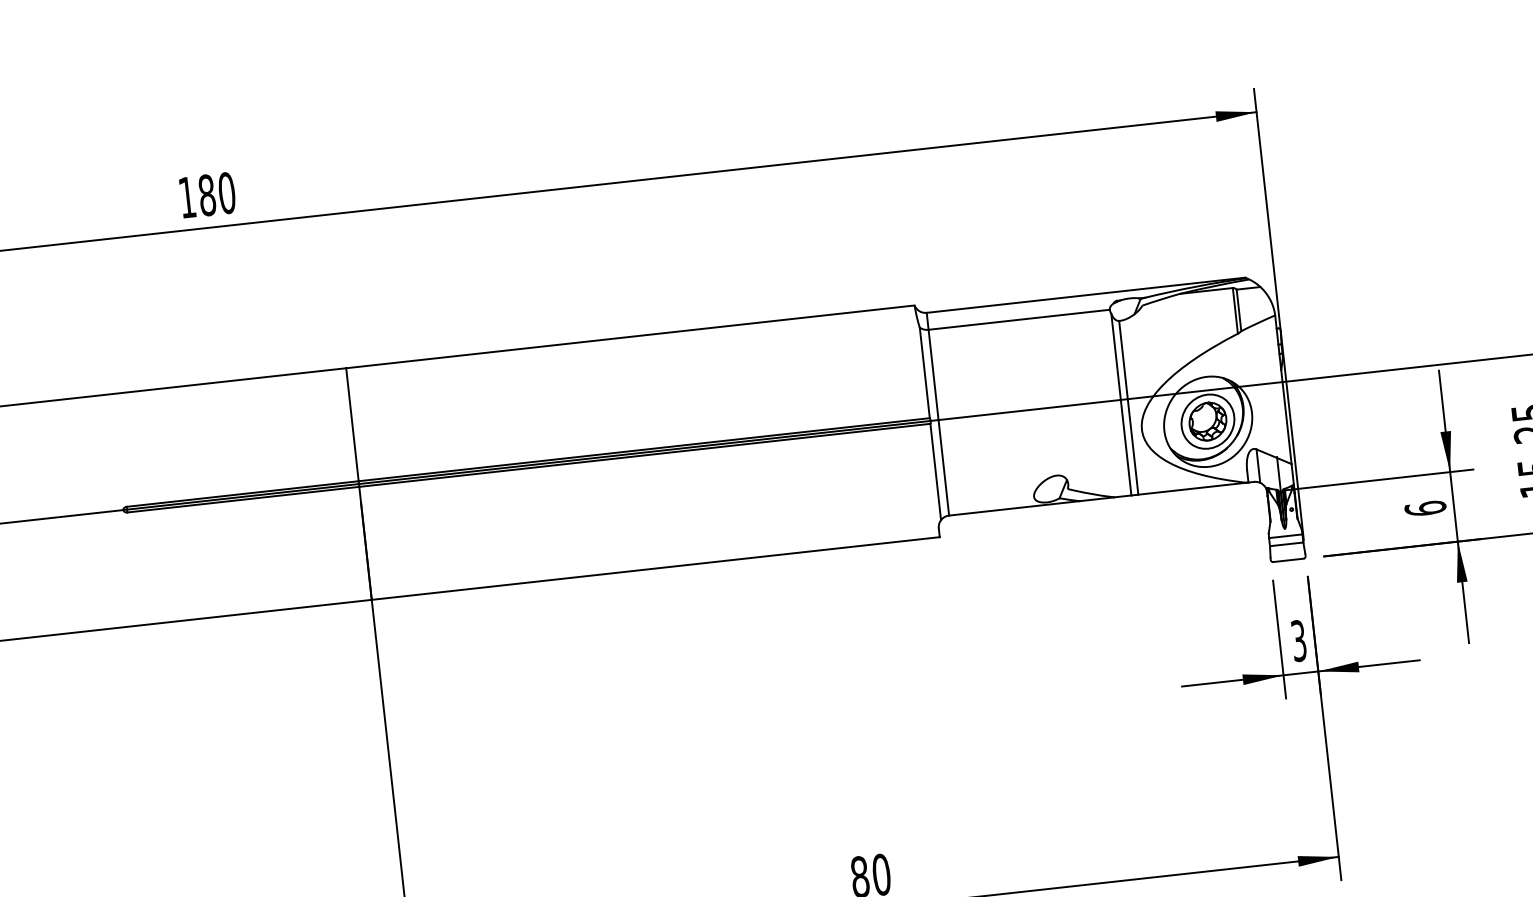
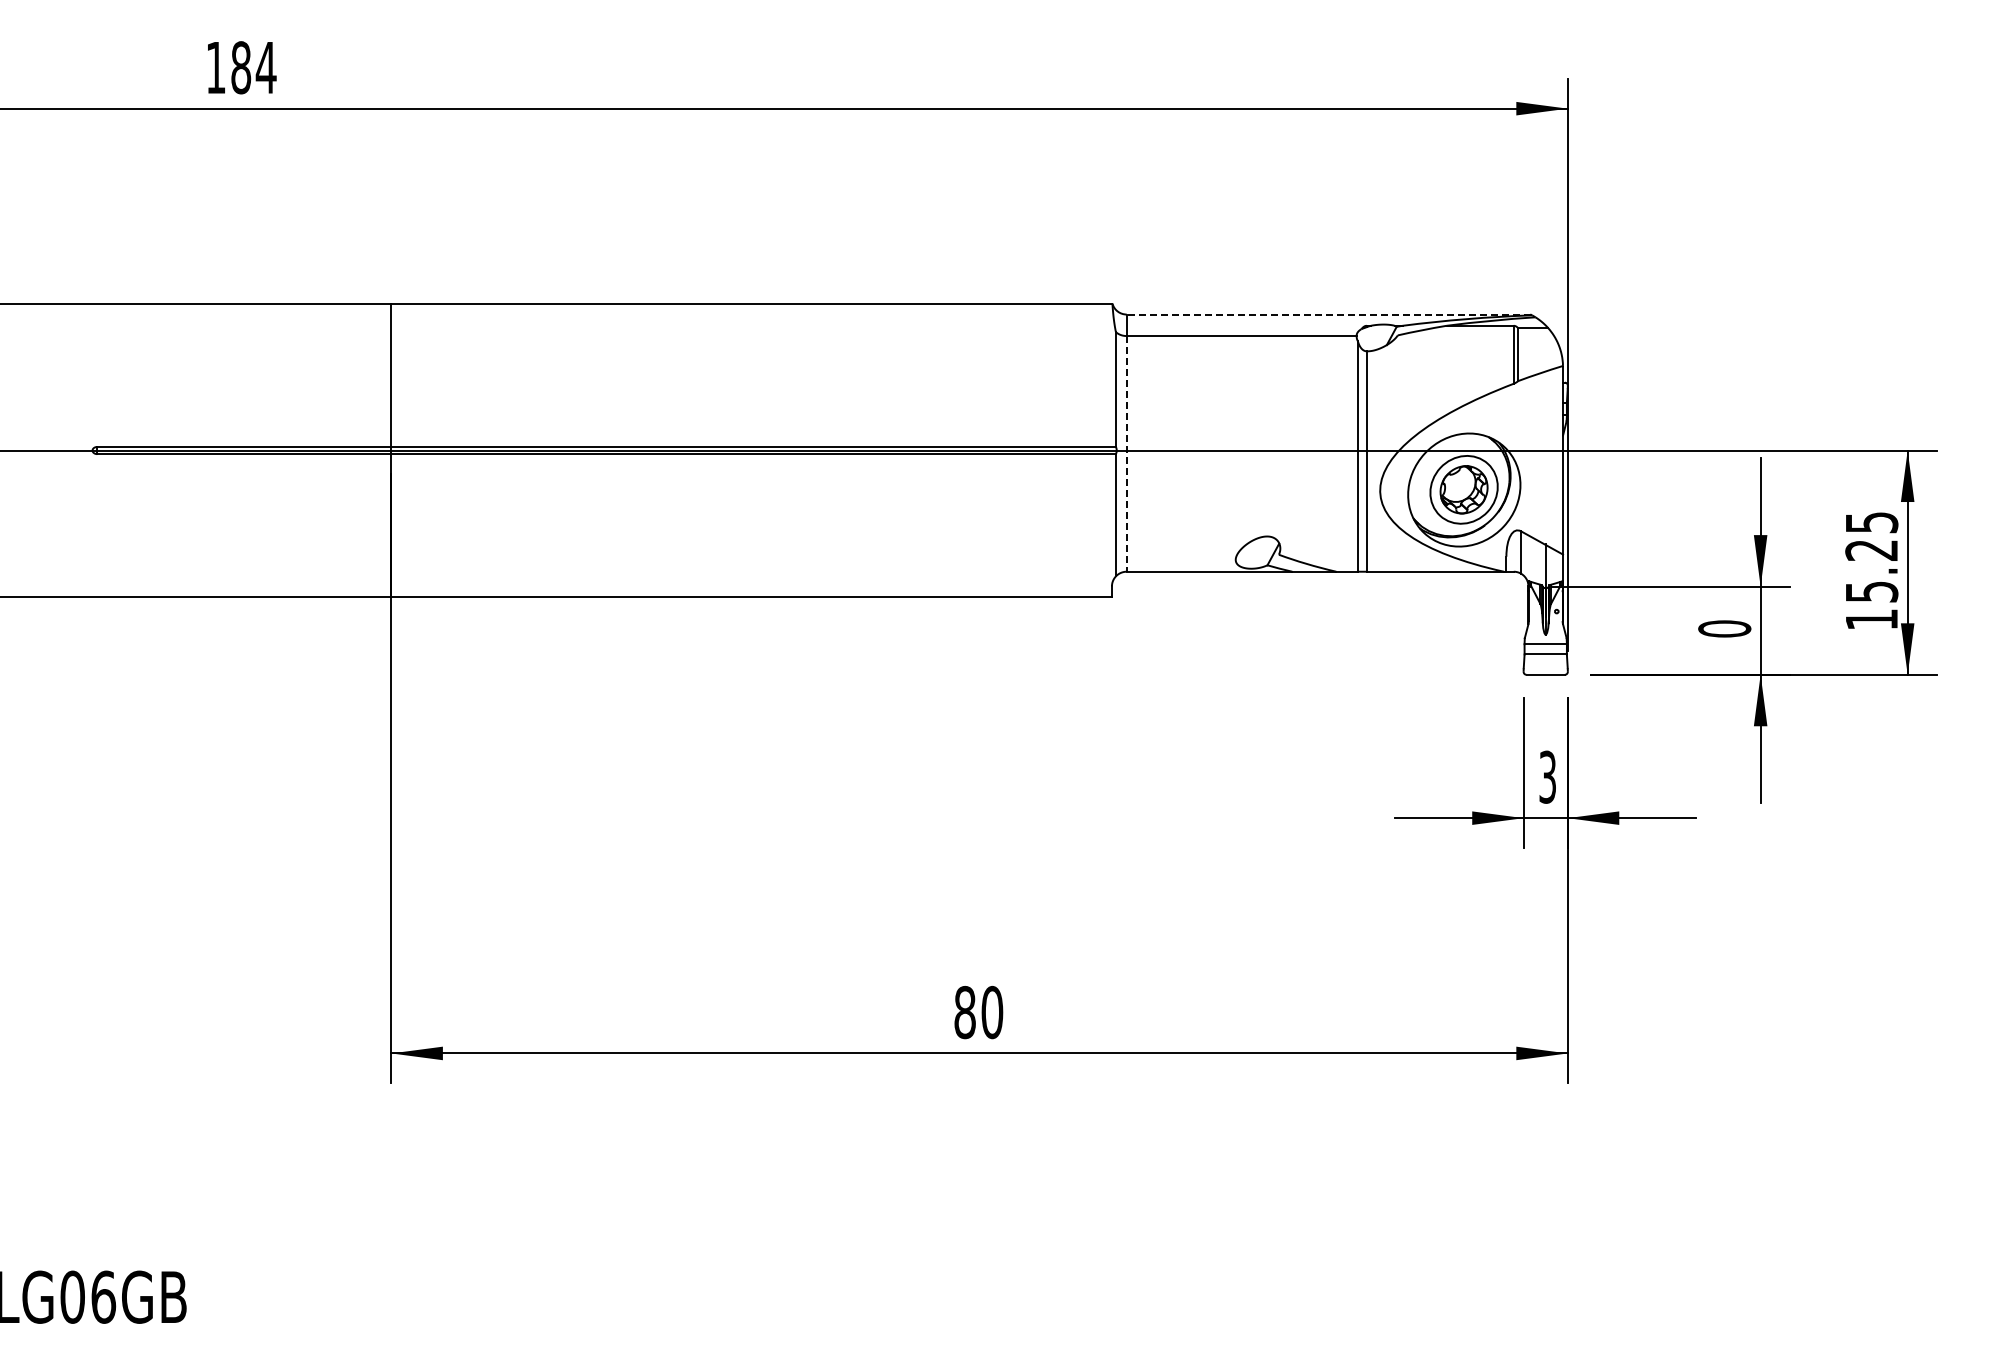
text: (226, 193) -> (265, 67), 180 -> 184
line: (1085, 295) -> (1328, 314), solid -> dashed
line: (938, 422) -> (1126, 453), solid -> dashed
text: (1425, 508) -> (1724, 628), 6 -> 0

